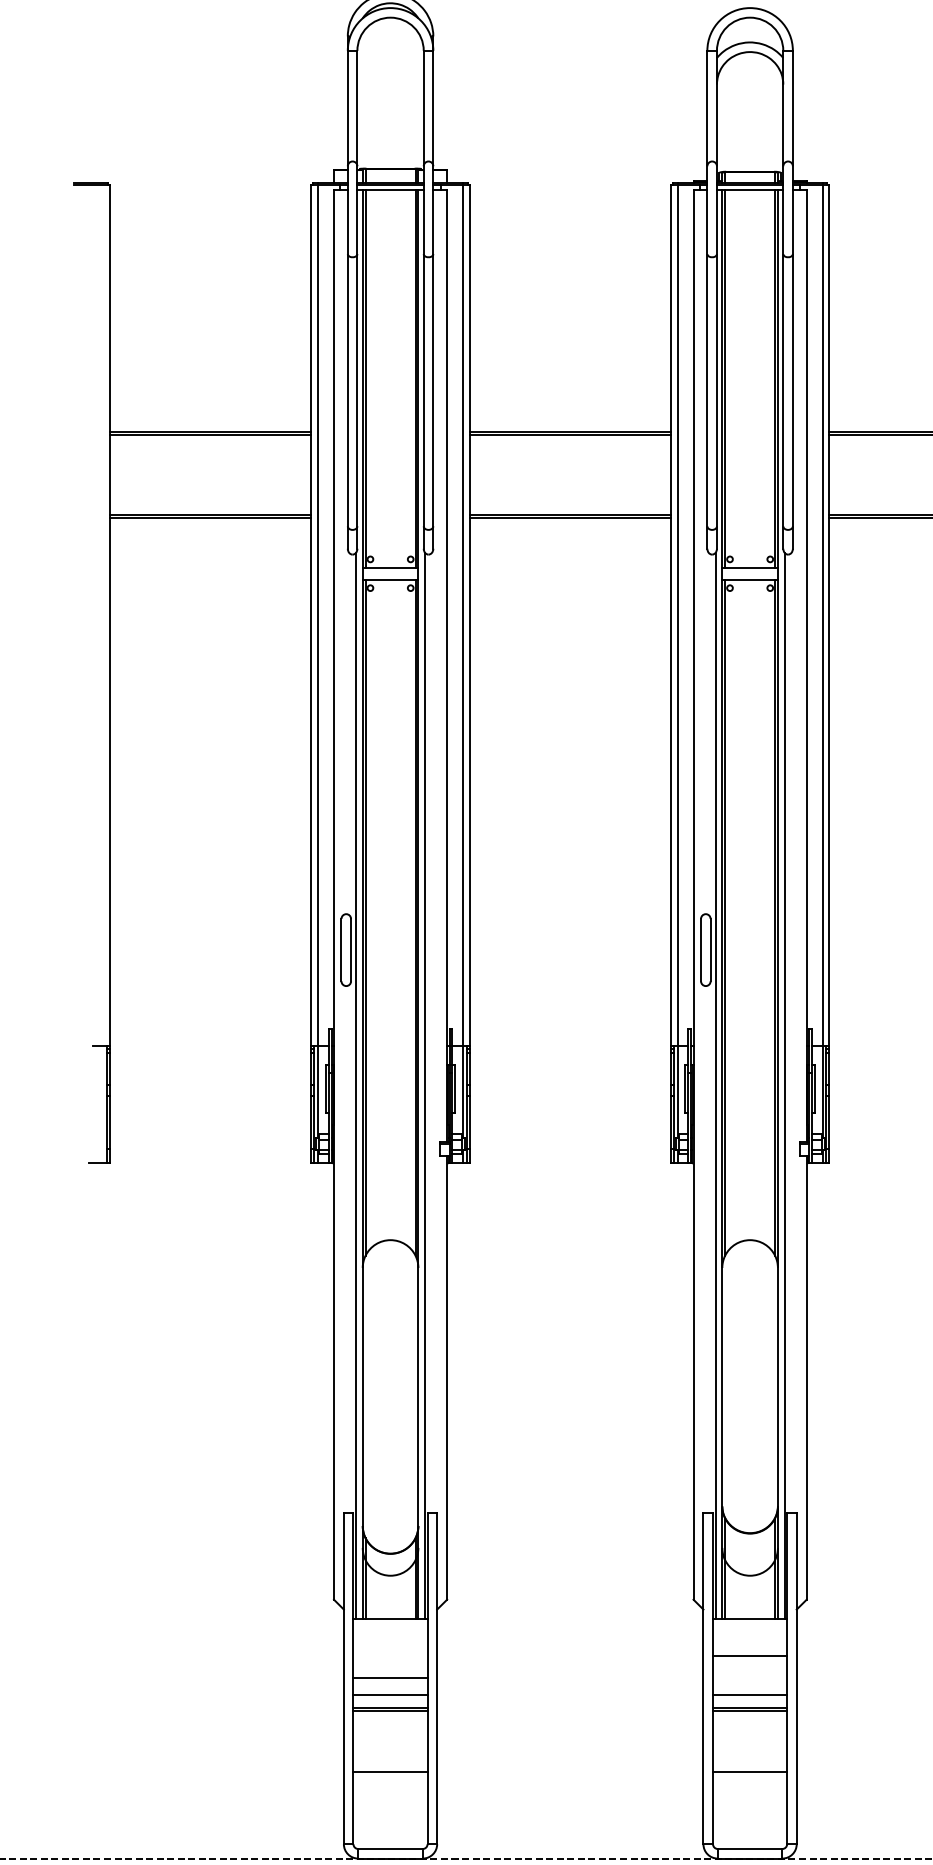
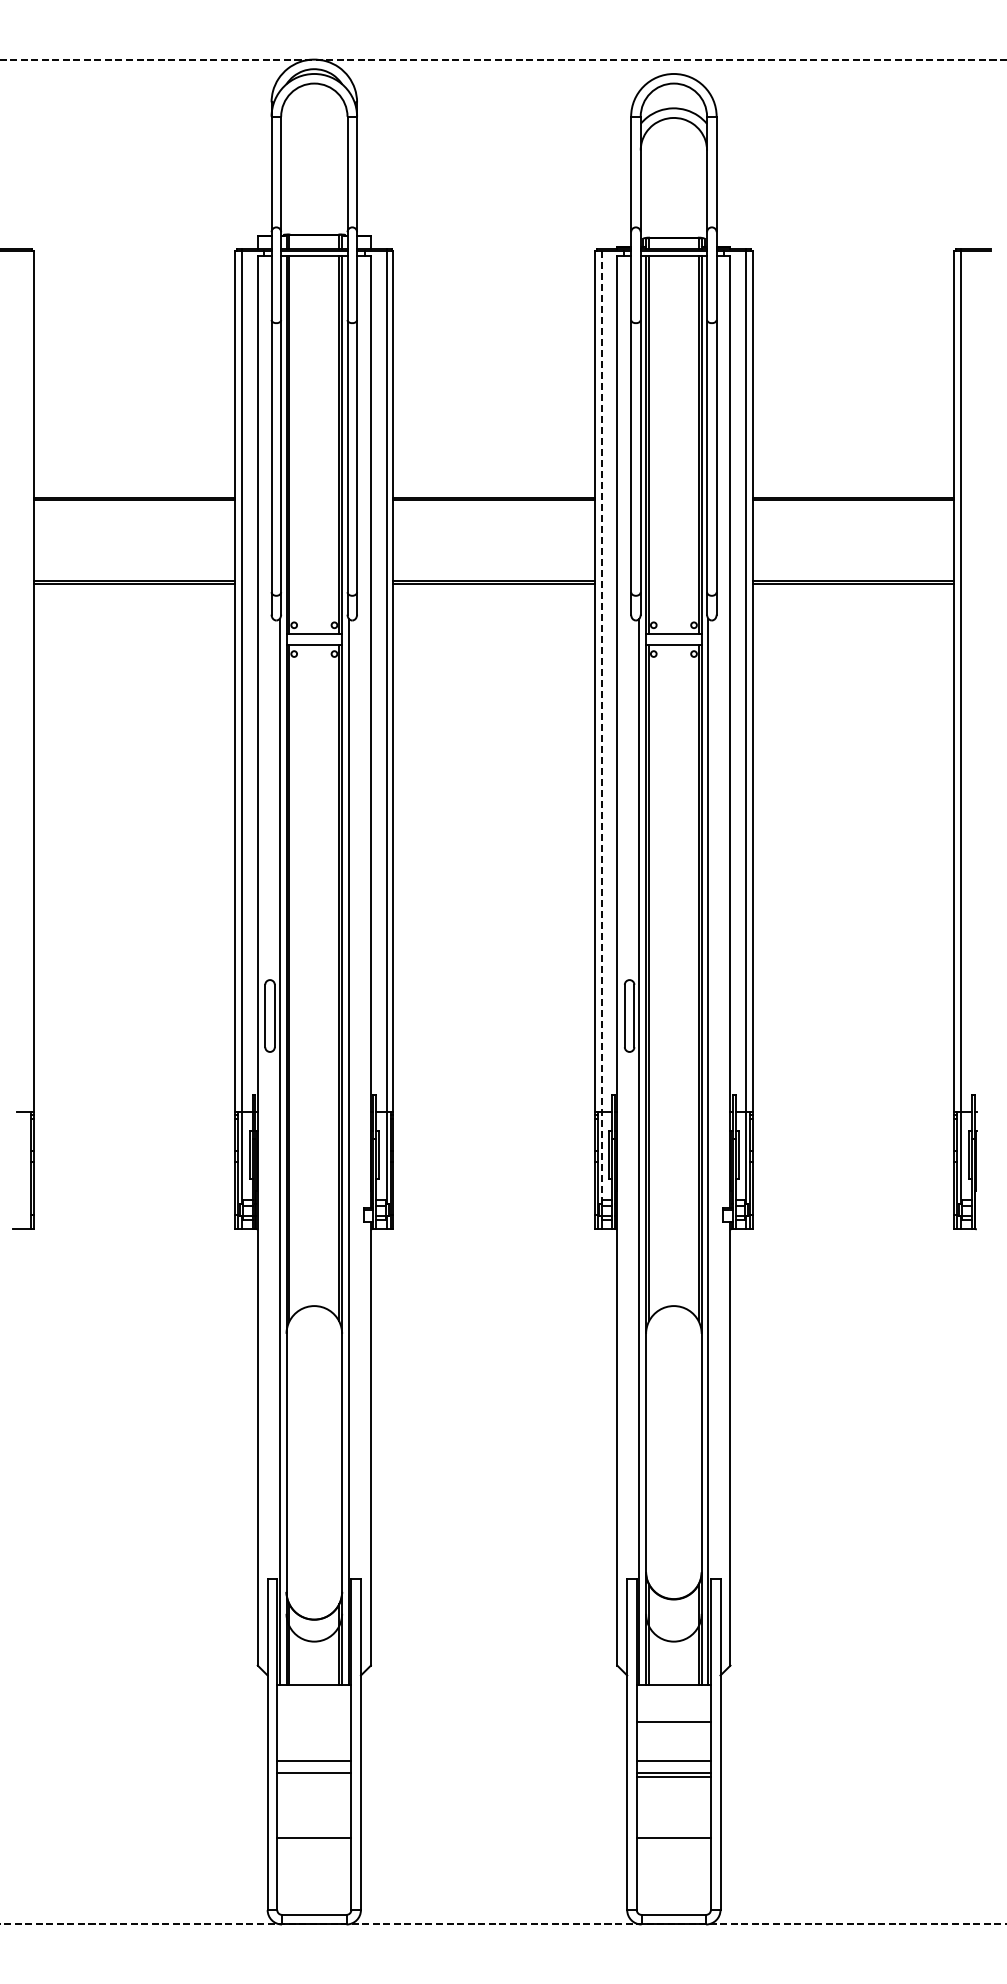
line: (677, 660) -> (601, 726), solid -> dashed
line: (390, 1678) -> (314, 1744), removed
line: (390, 1710) -> (314, 1776), removed

